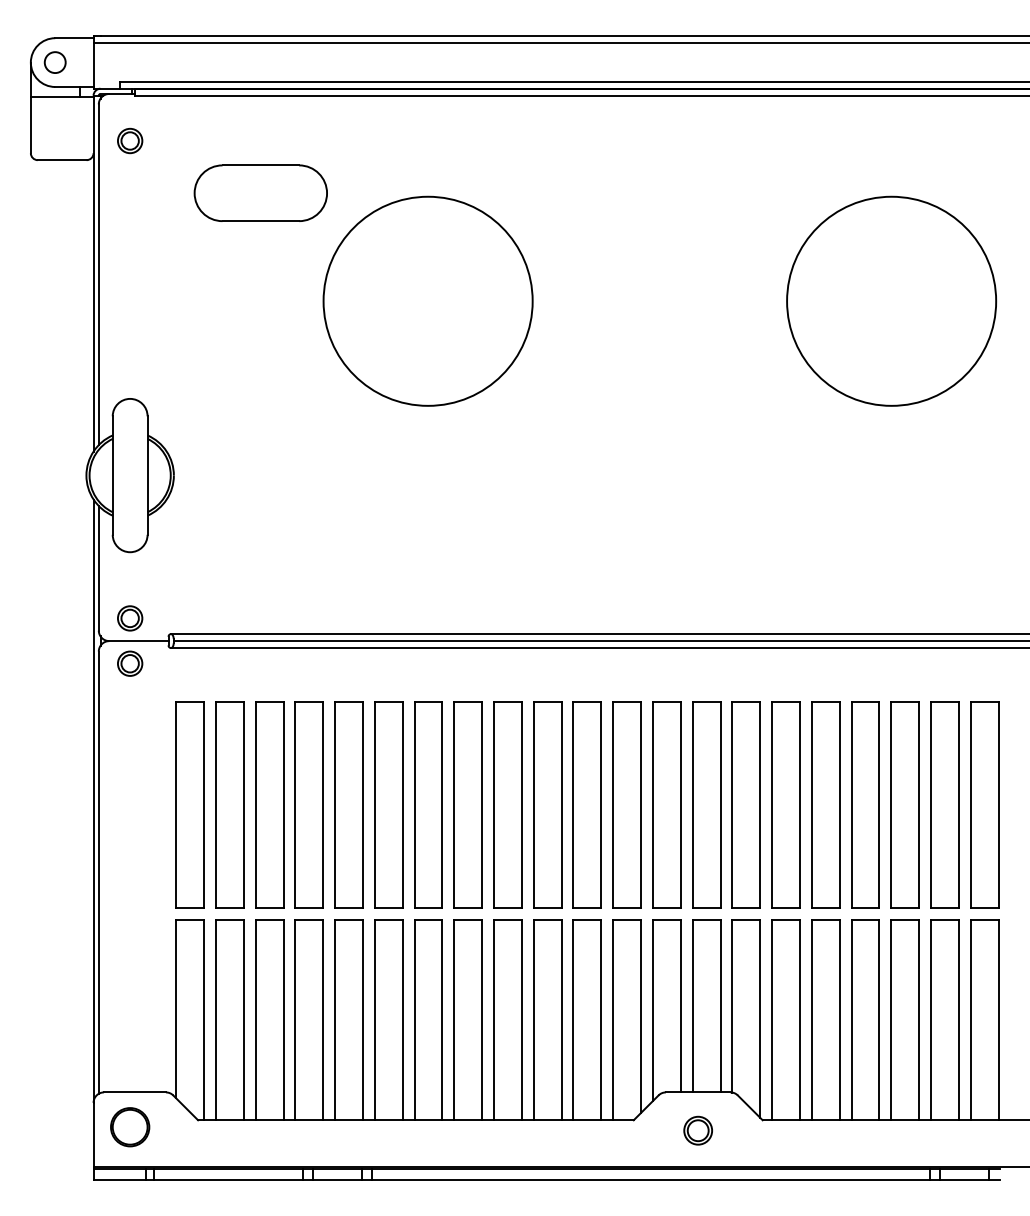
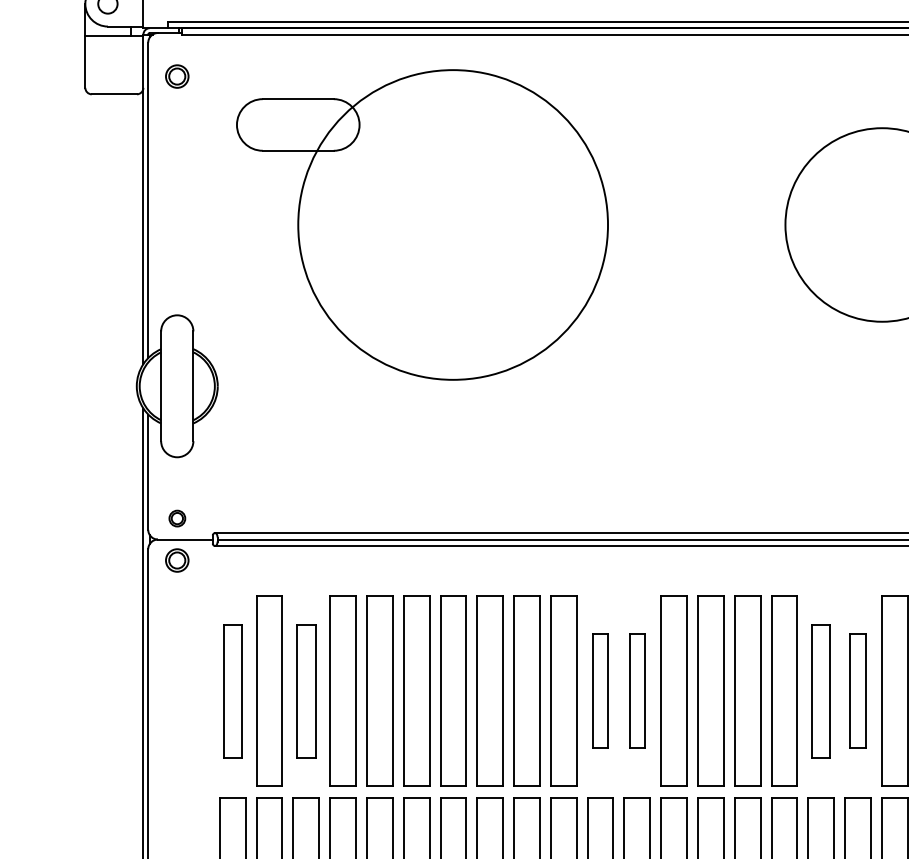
circle: (427, 300) -> (452, 224), size x1.6
part: (130, 618) -> (177, 518), size x0.7
part: (189, 804) -> (232, 690), size x0.7
part: (269, 804) -> (306, 690), size x0.7
part: (586, 804) -> (599, 690), size x0.6
part: (626, 804) -> (636, 690), size x0.6
part: (825, 804) -> (821, 690), size x0.7
part: (865, 804) -> (858, 690), size x0.6

